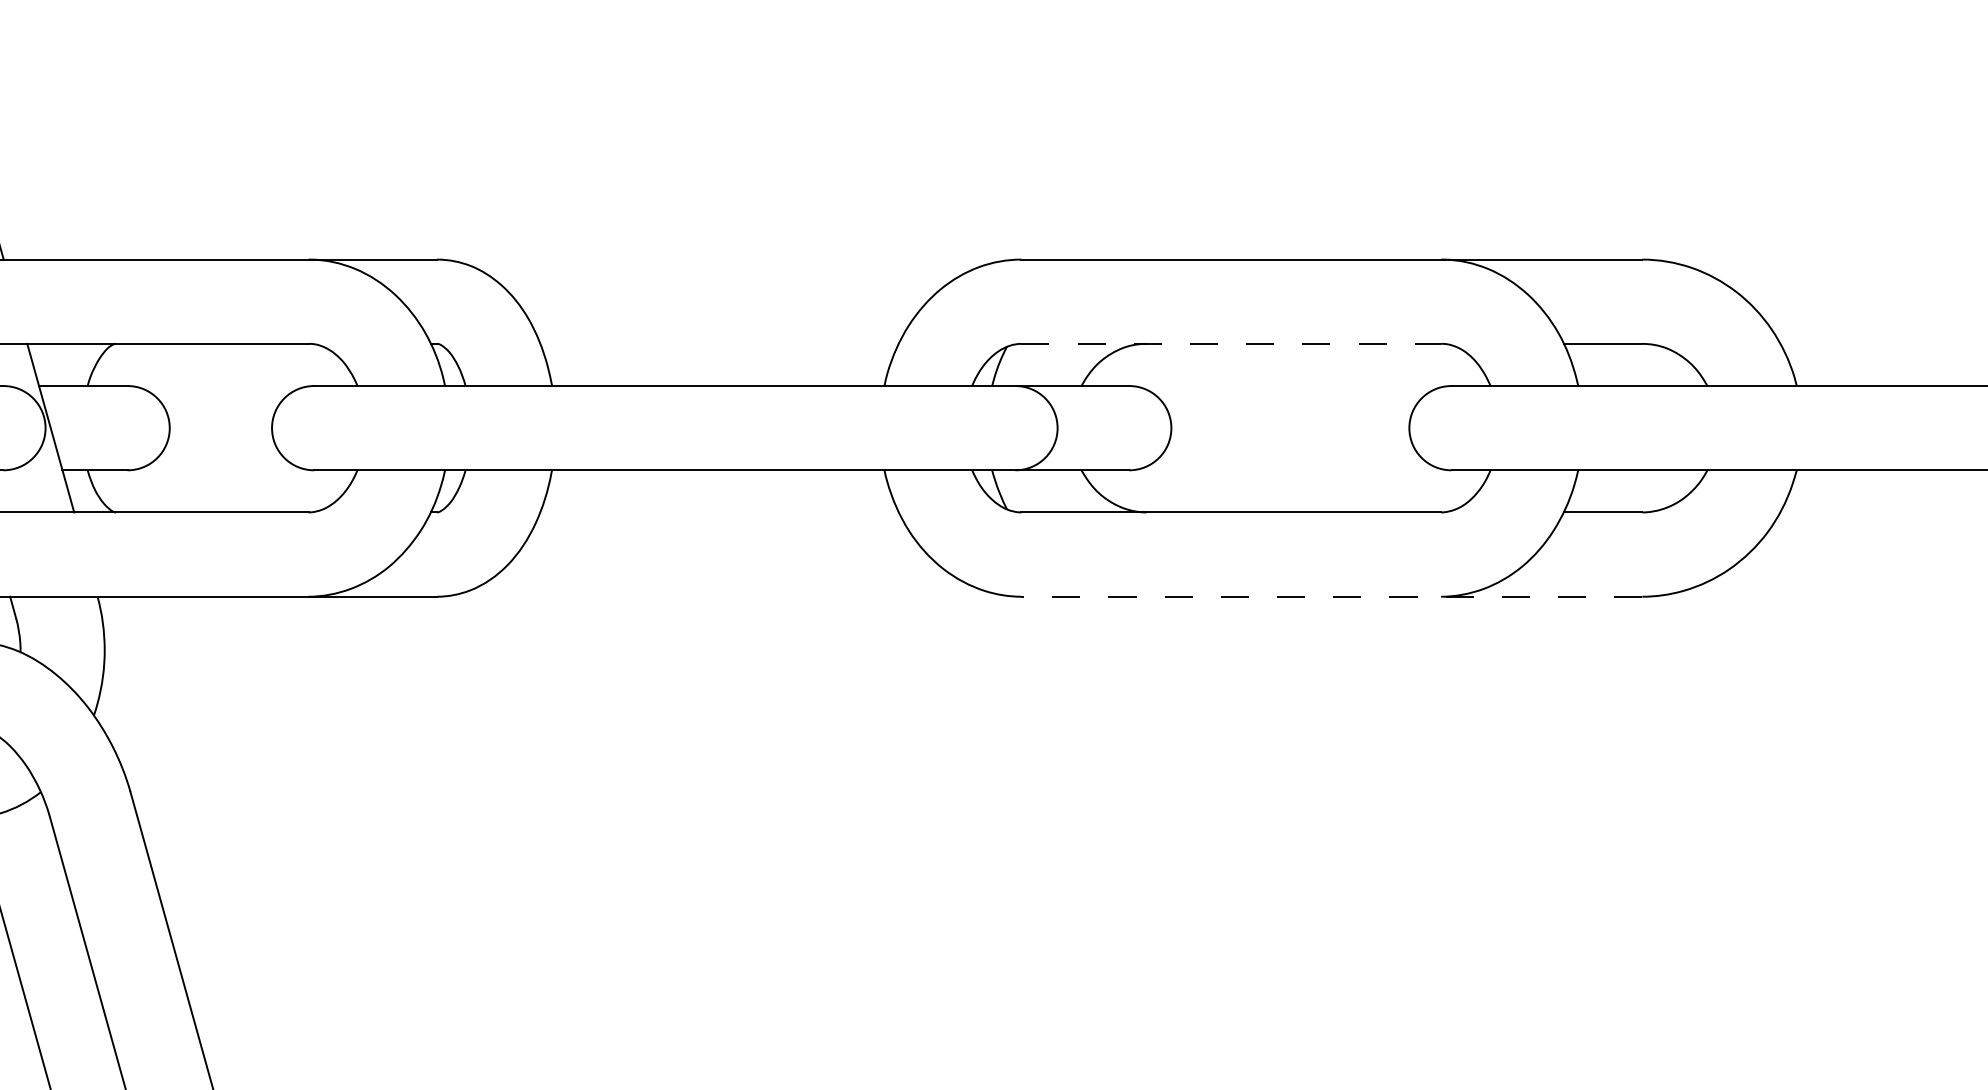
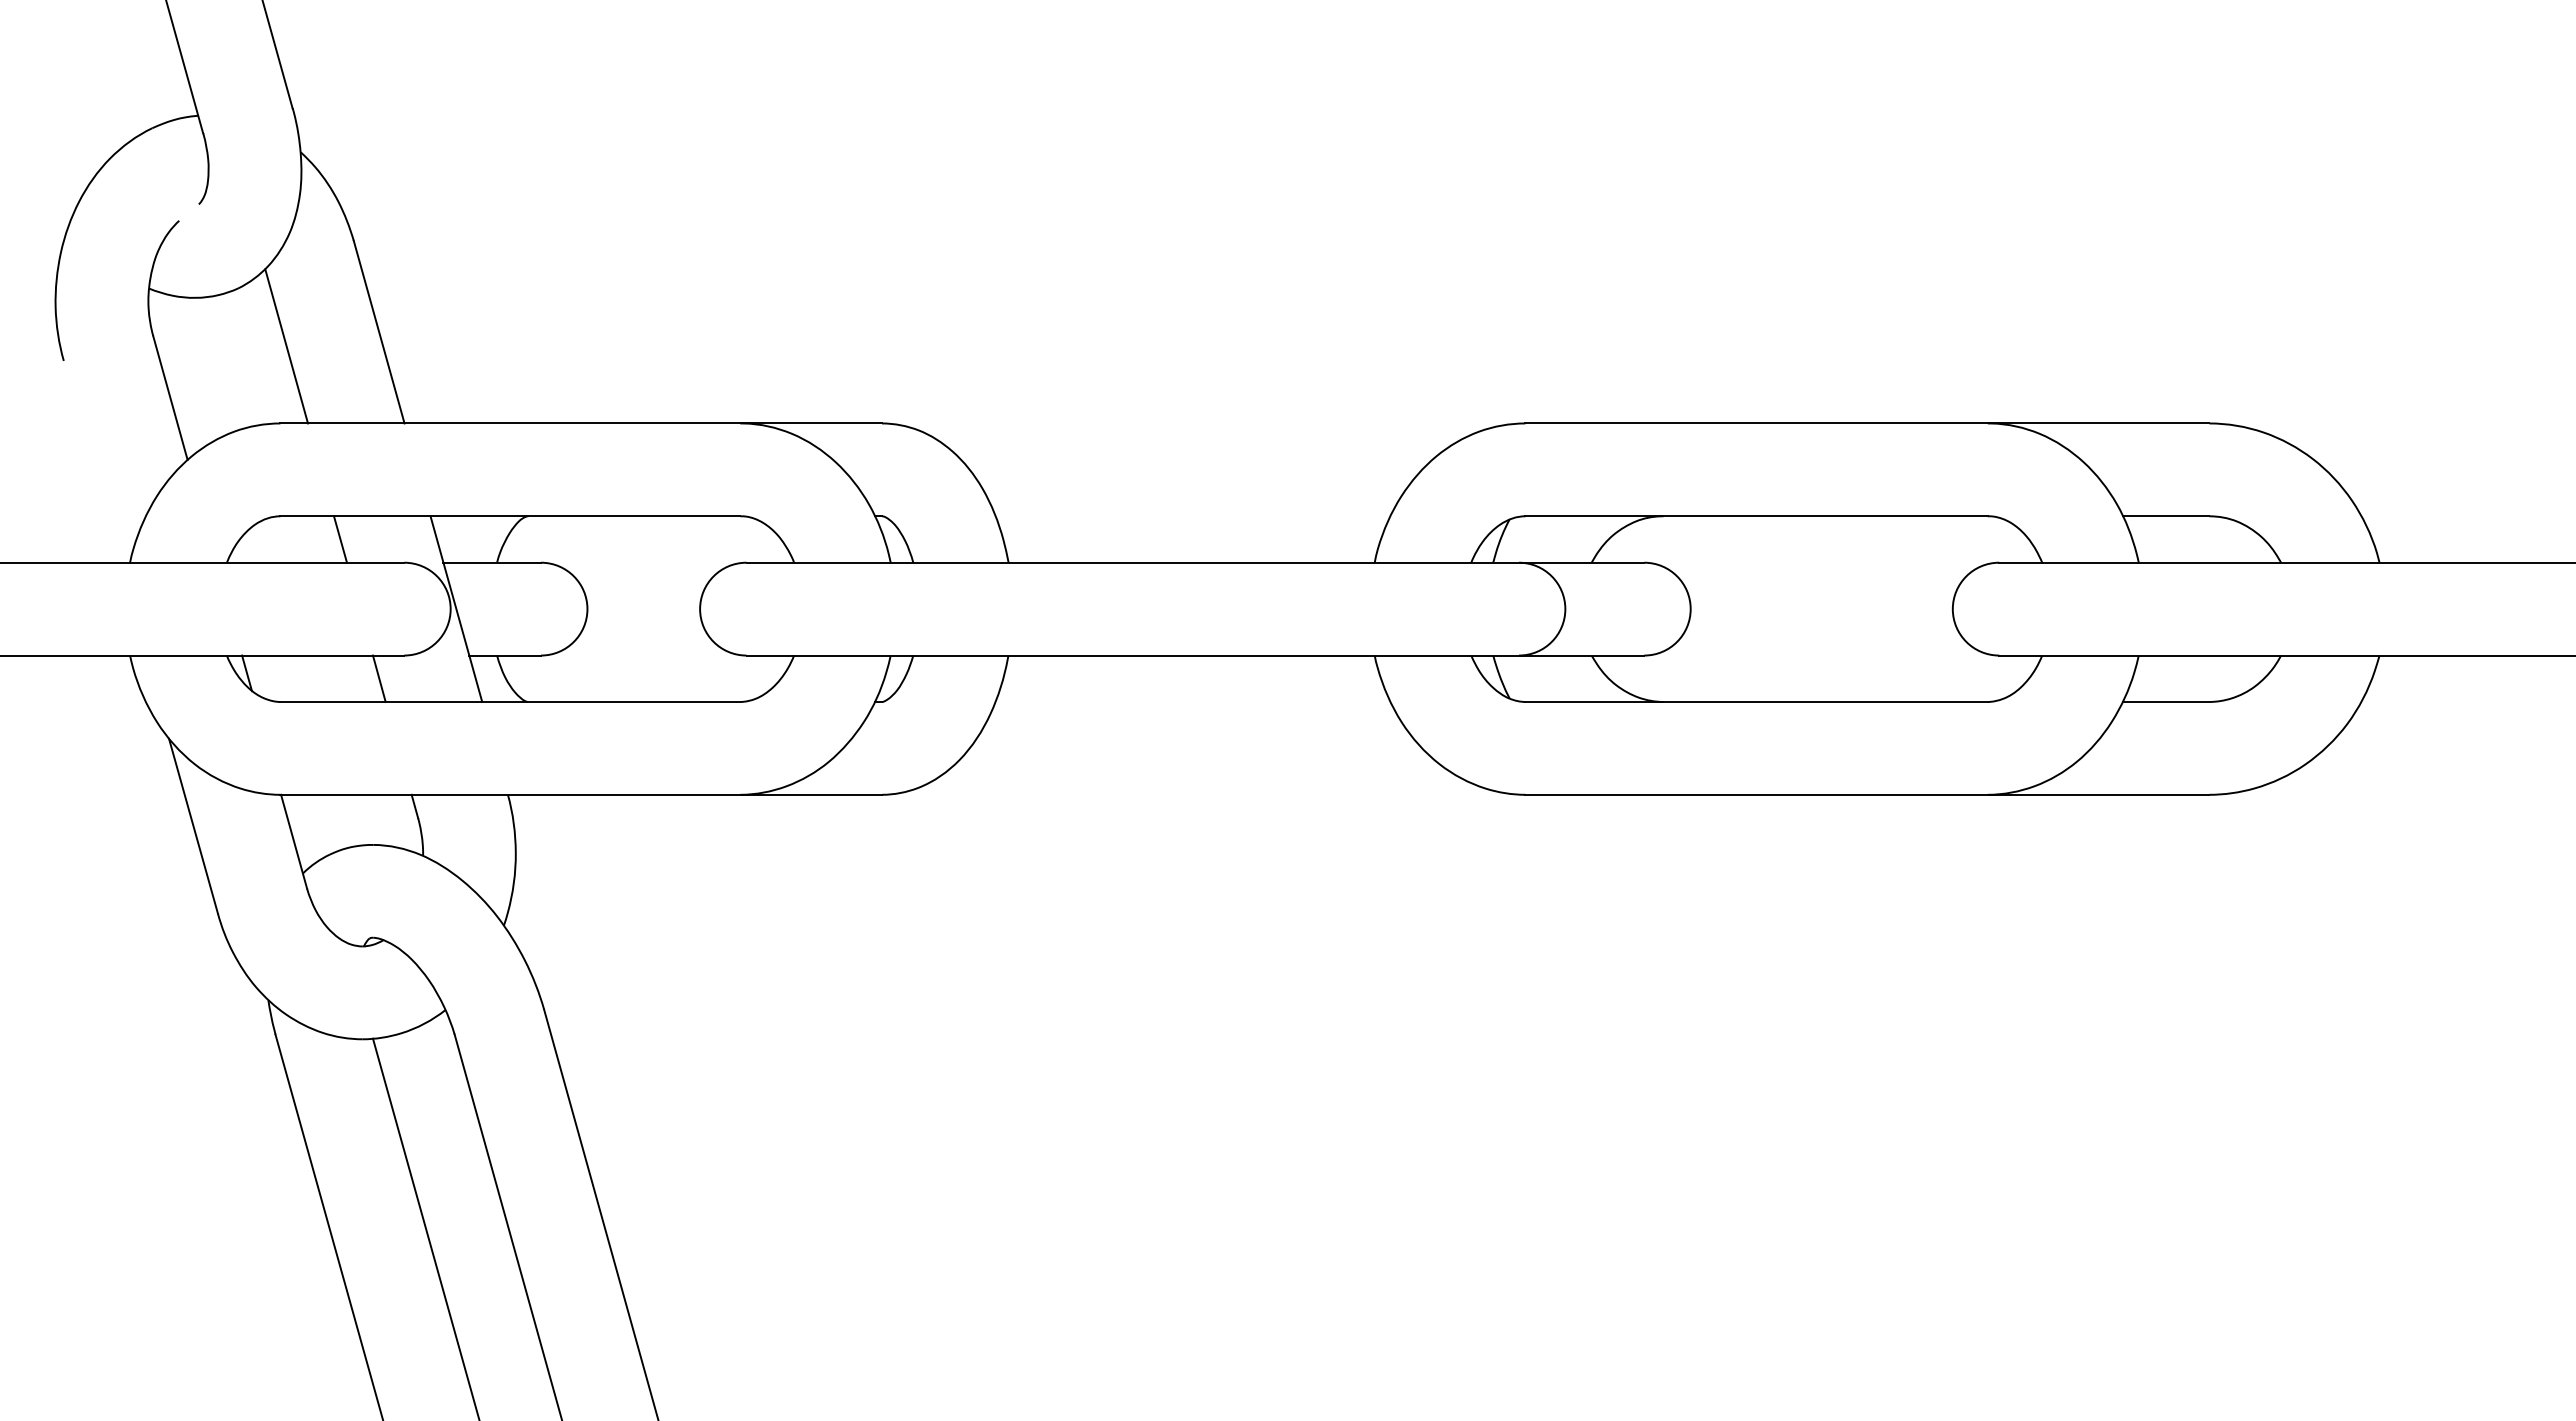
line: (1232, 344) -> (1757, 516), dashed -> solid
line: (1331, 596) -> (1867, 794), dashed -> solid

